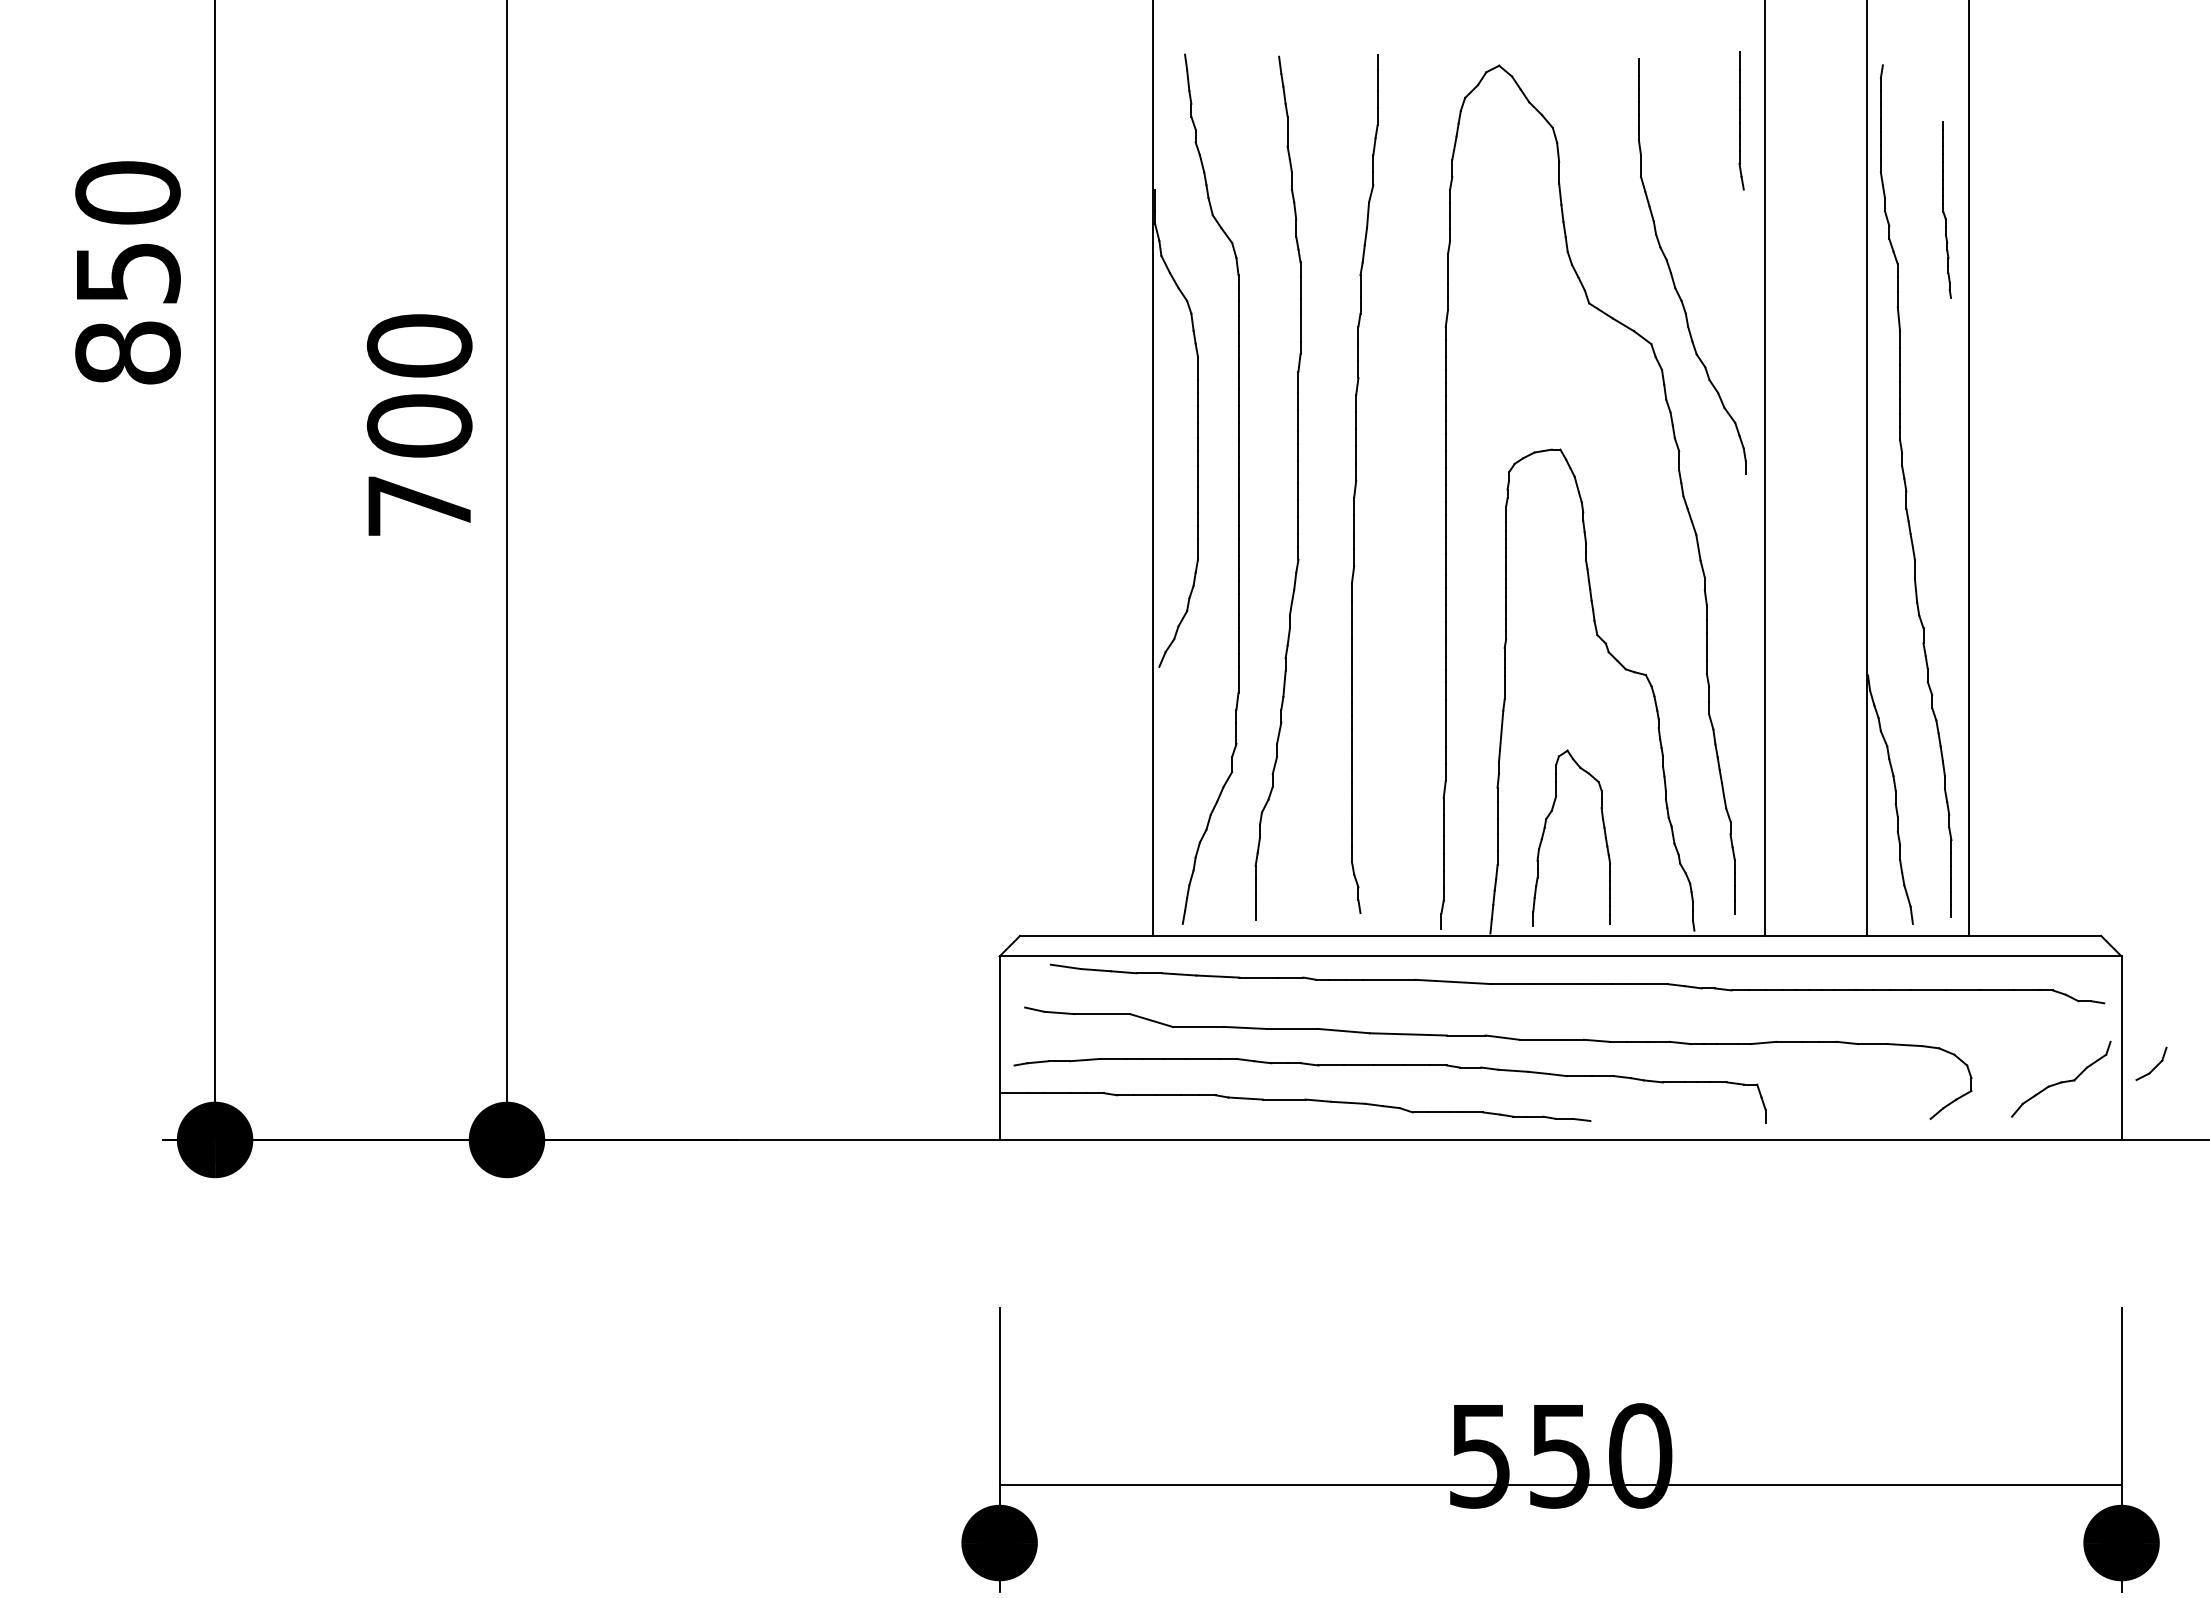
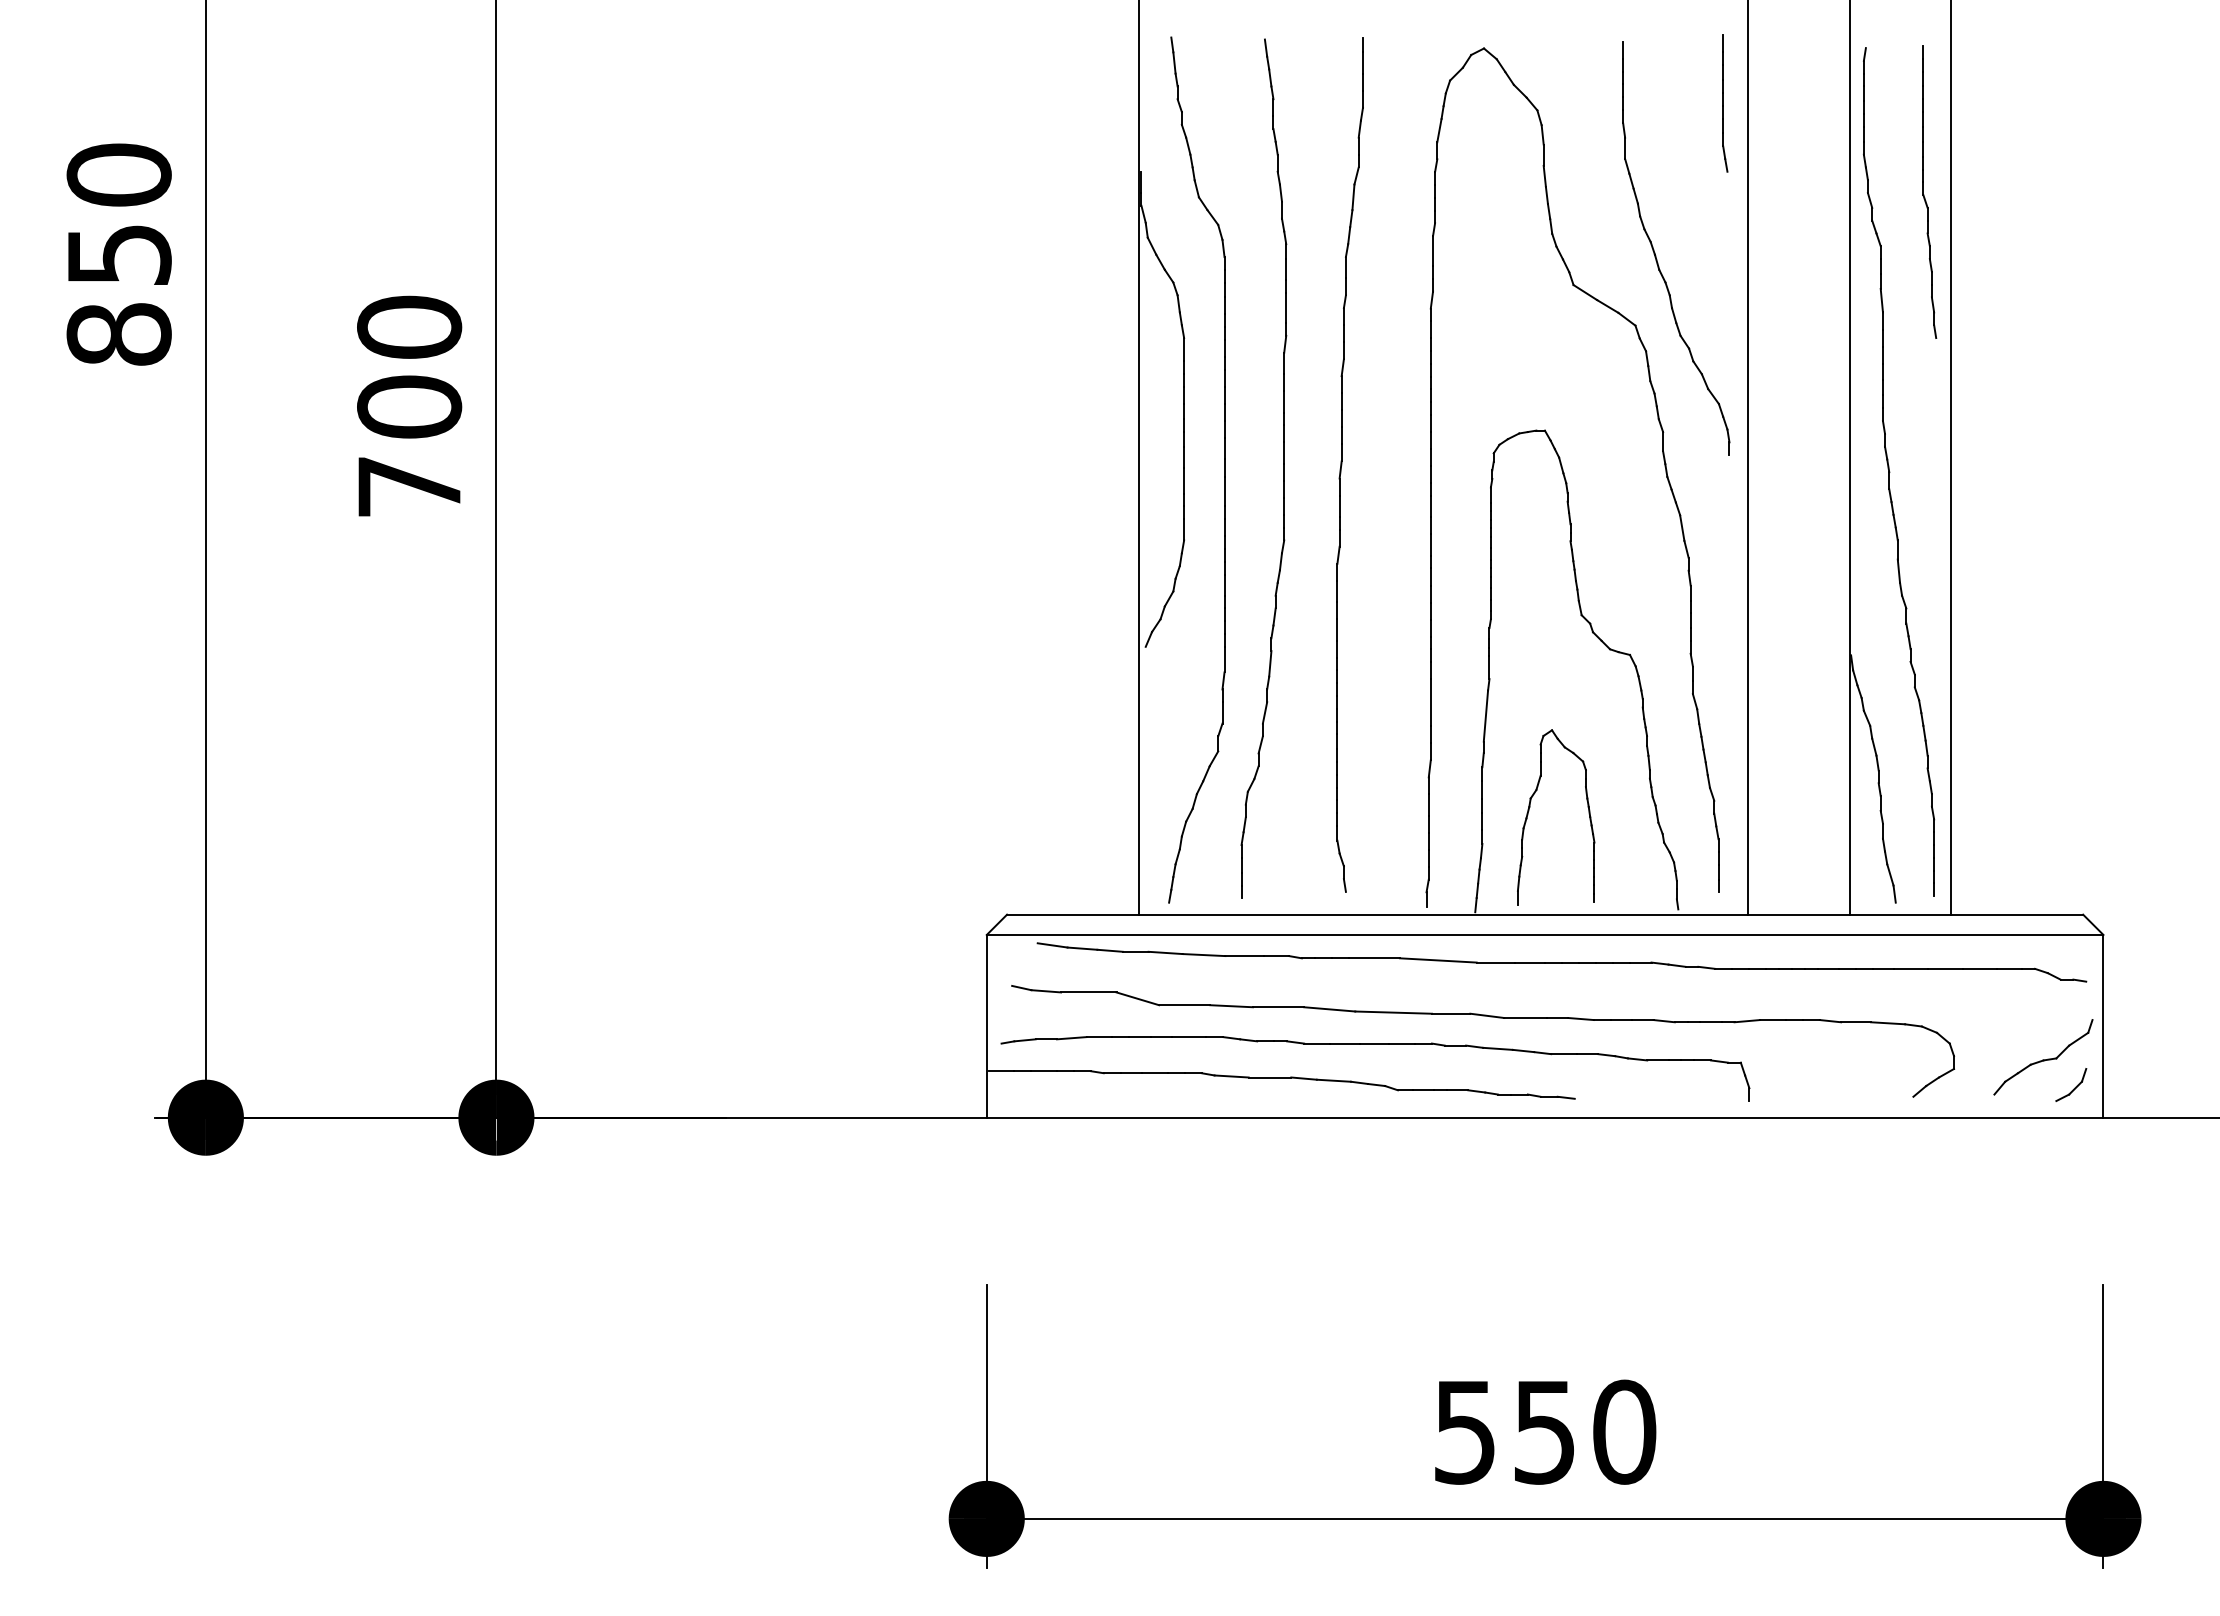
part: (1946, 209) -> (1929, 191), size x1.67
part: (2151, 1063) -> (2071, 1084), moved
line: (1559, 1484) -> (1544, 1518), moved

